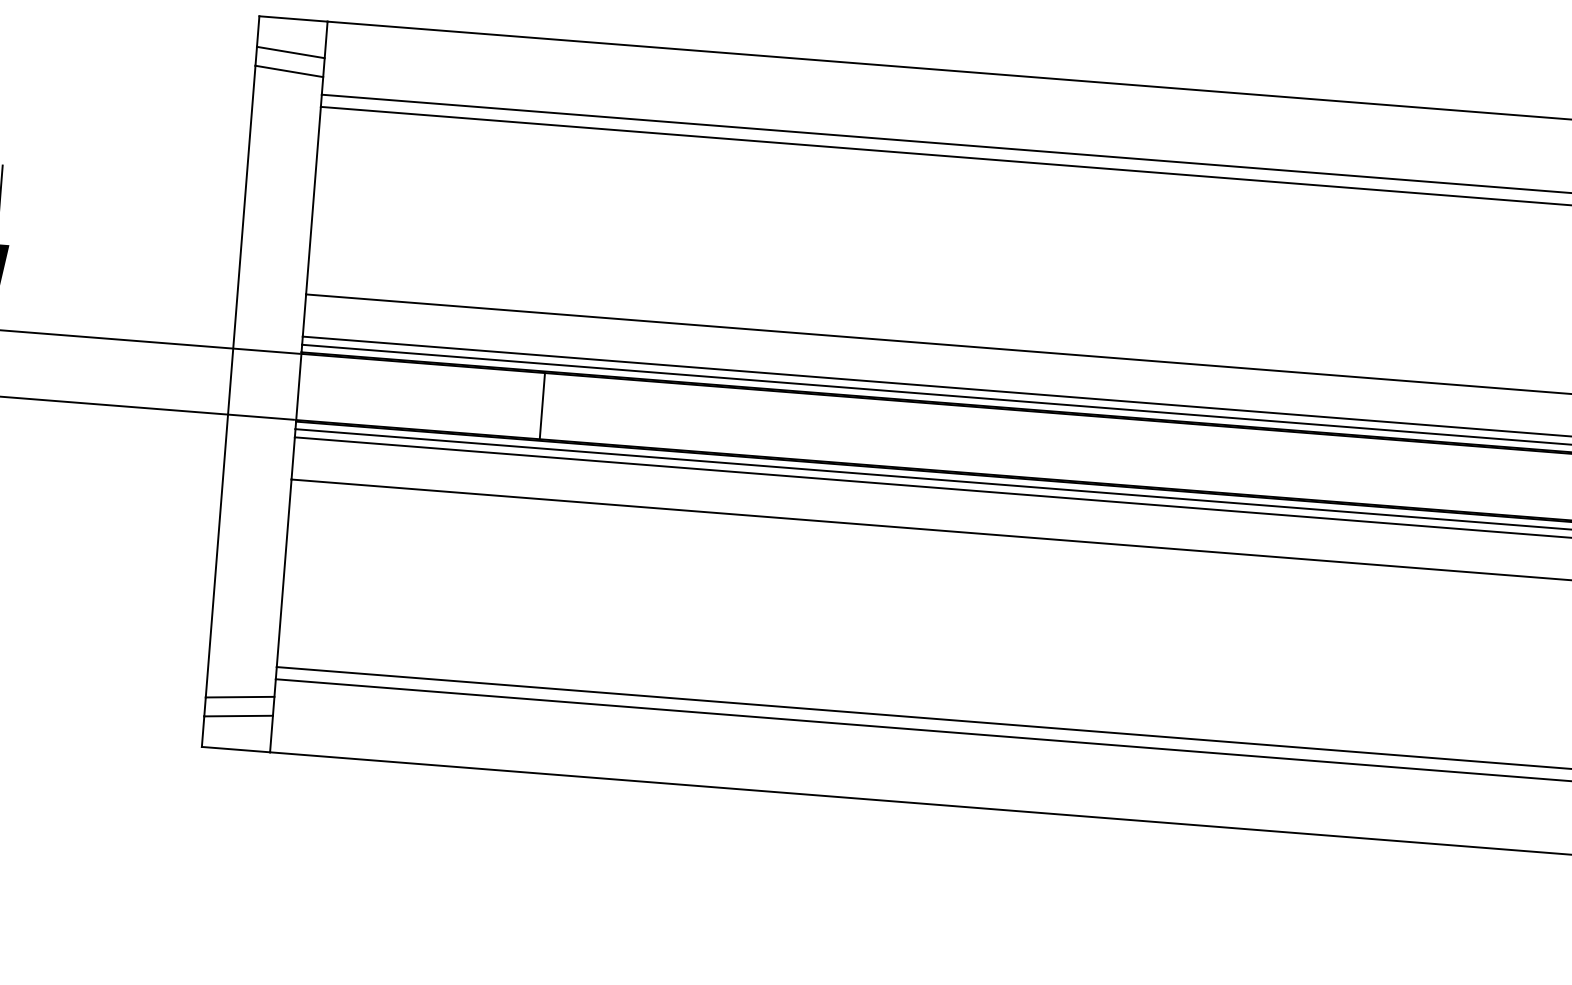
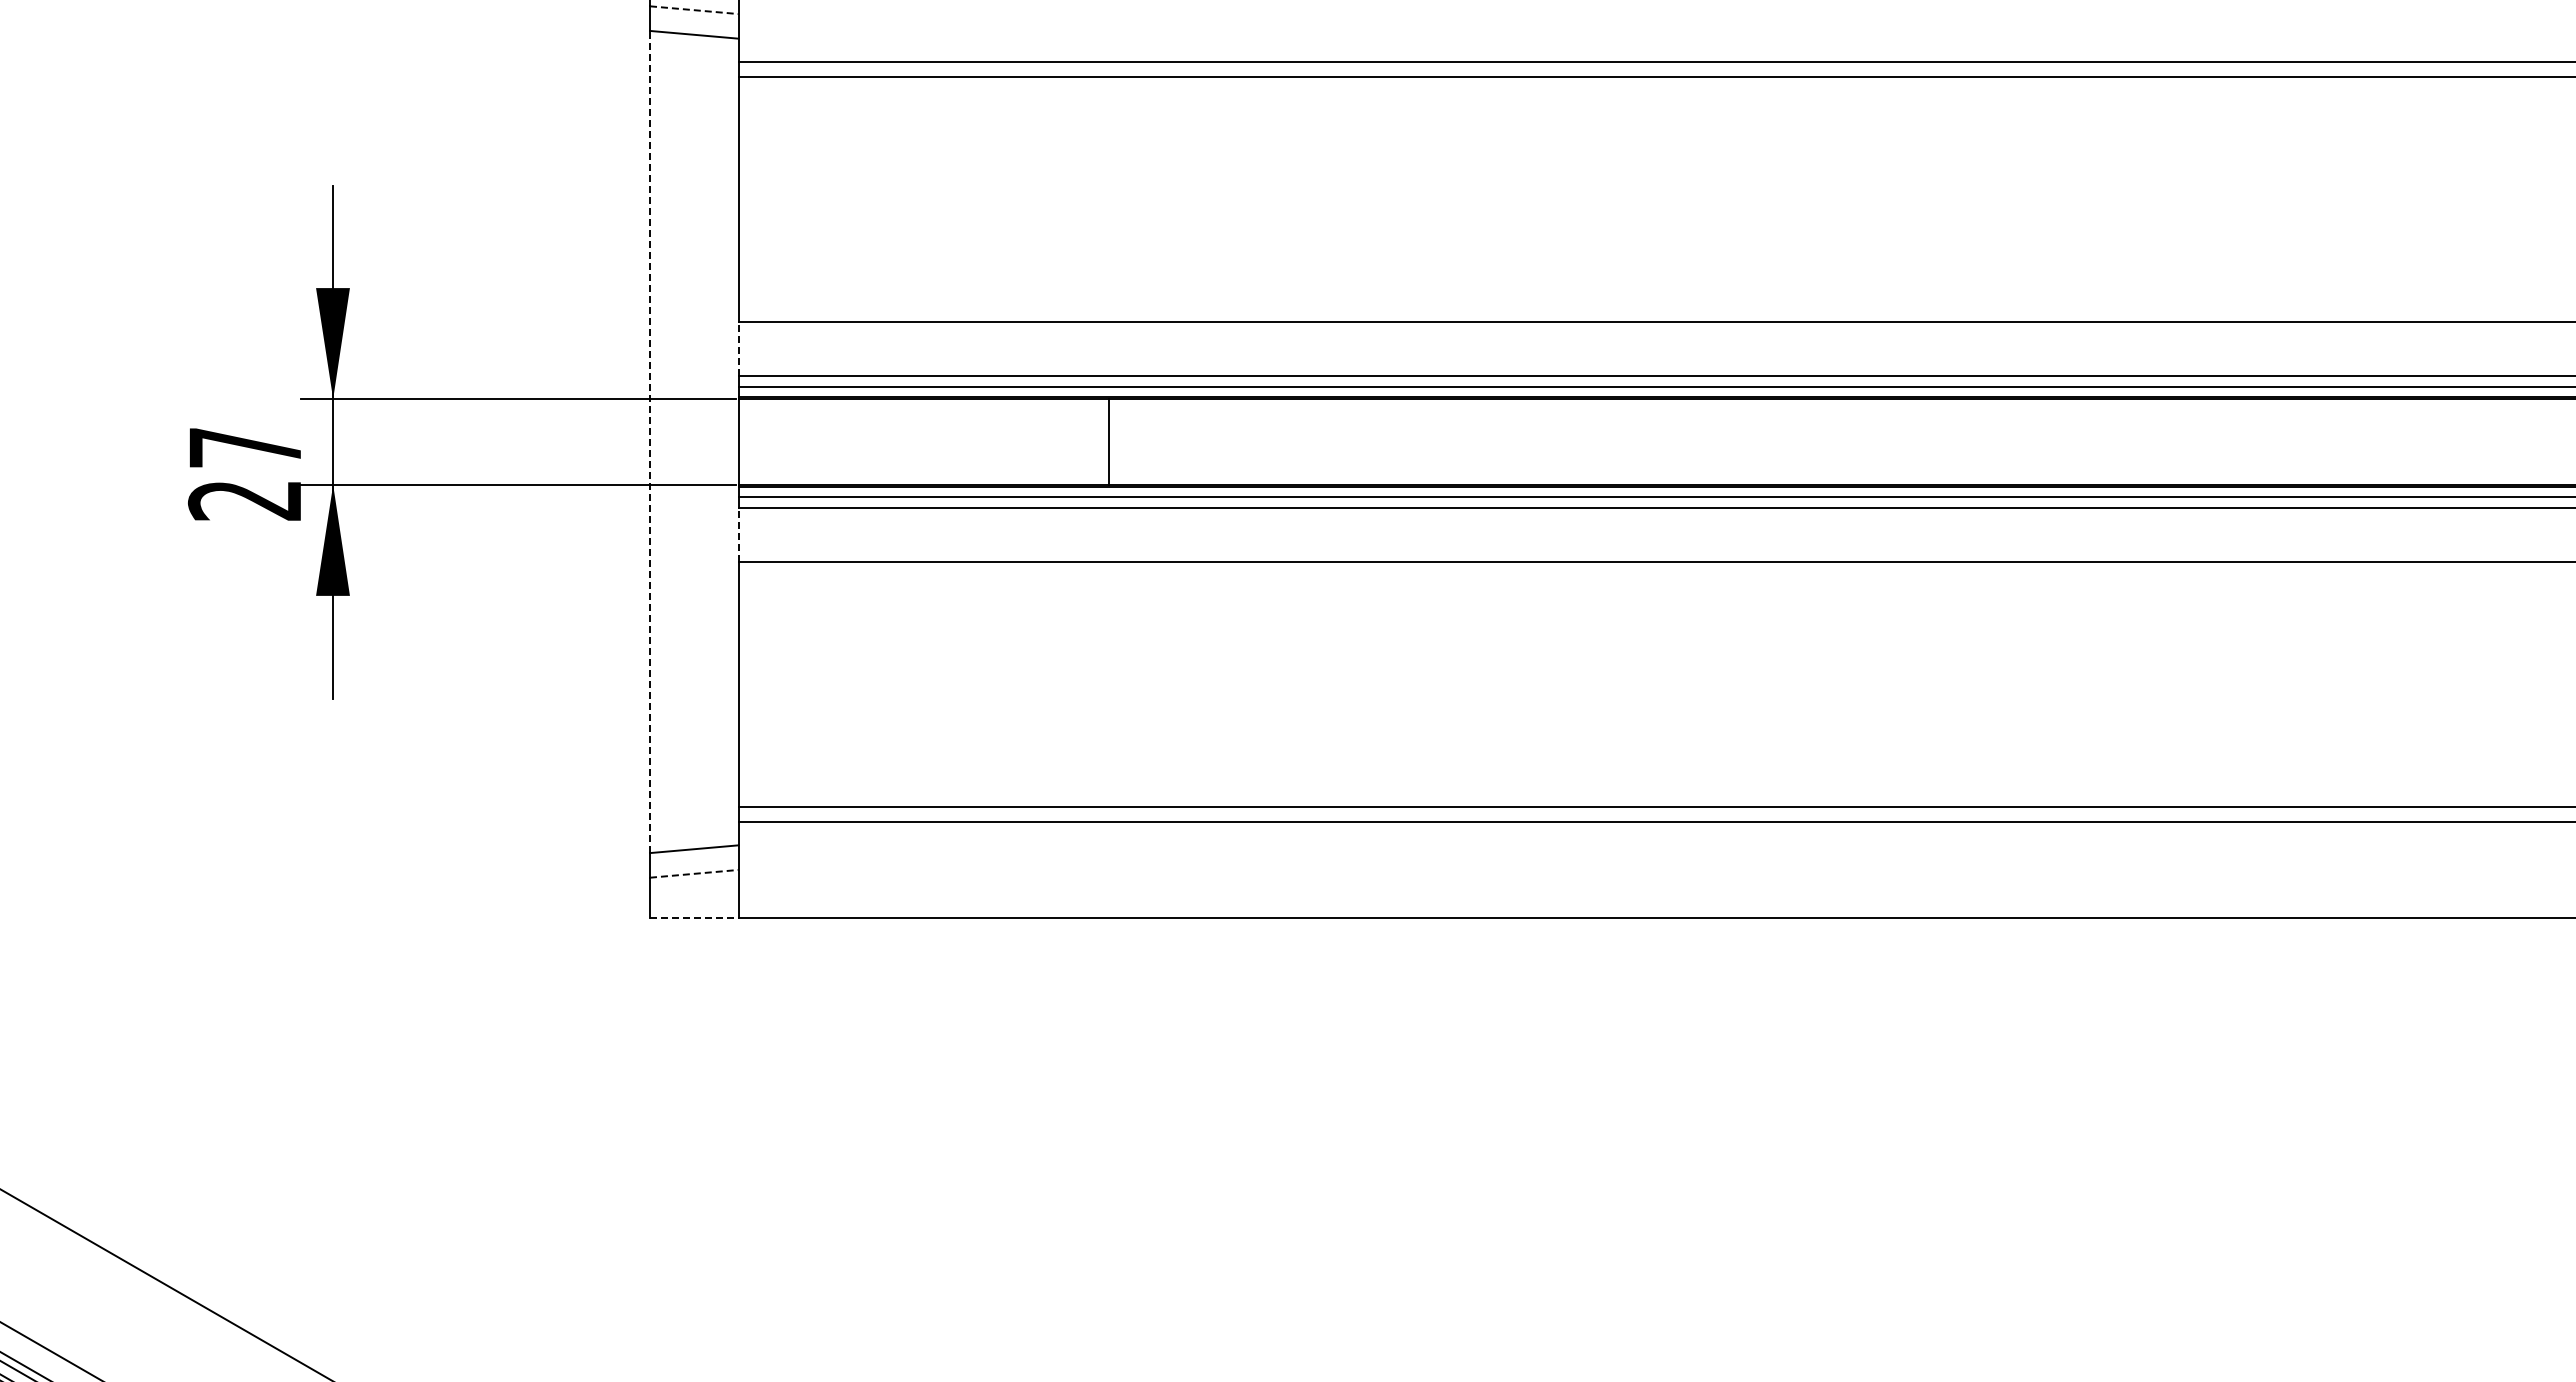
line: (290, 52) -> (694, 10), solid -> dashed
line: (304, 315) -> (738, 348), solid -> dashed
line: (231, 381) -> (650, 441), solid -> dashed
line: (542, 405) -> (1108, 441), moved
line: (293, 458) -> (738, 534), solid -> dashed
line: (238, 715) -> (694, 873), solid -> dashed
line: (236, 749) -> (694, 917), solid -> dashed

